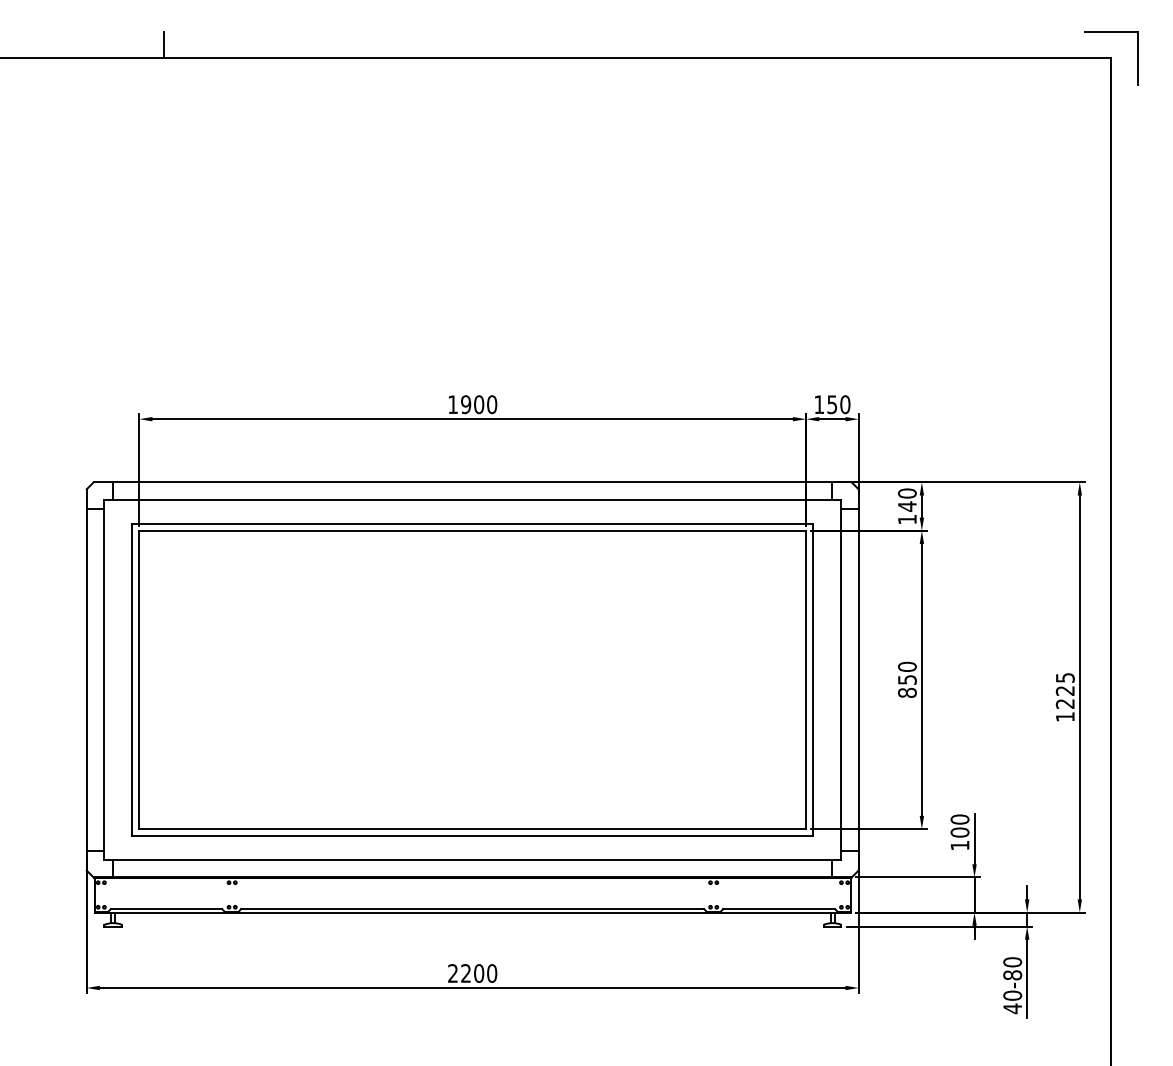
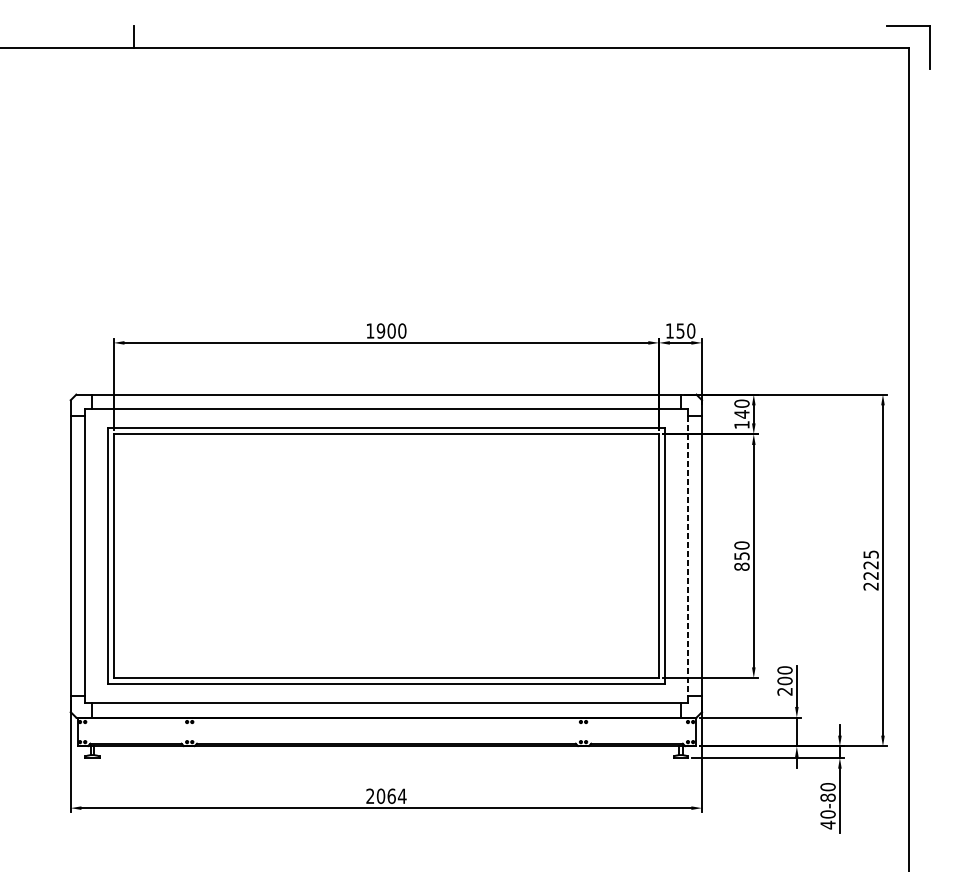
line: (841, 680) -> (688, 556), solid -> dashed
text: (1064, 716) -> (870, 586), 1225 -> 2225
text: (959, 845) -> (784, 691), 100 -> 200
text: (479, 973) -> (391, 796), 2200 -> 2064

